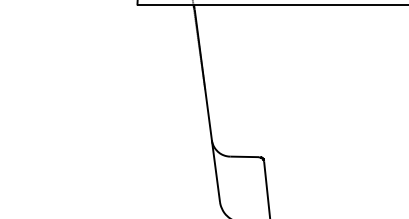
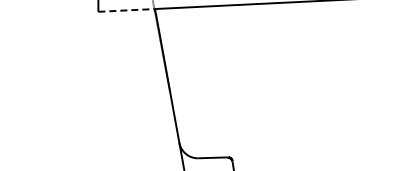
line: (166, 5) -> (127, 10), solid -> dashed

